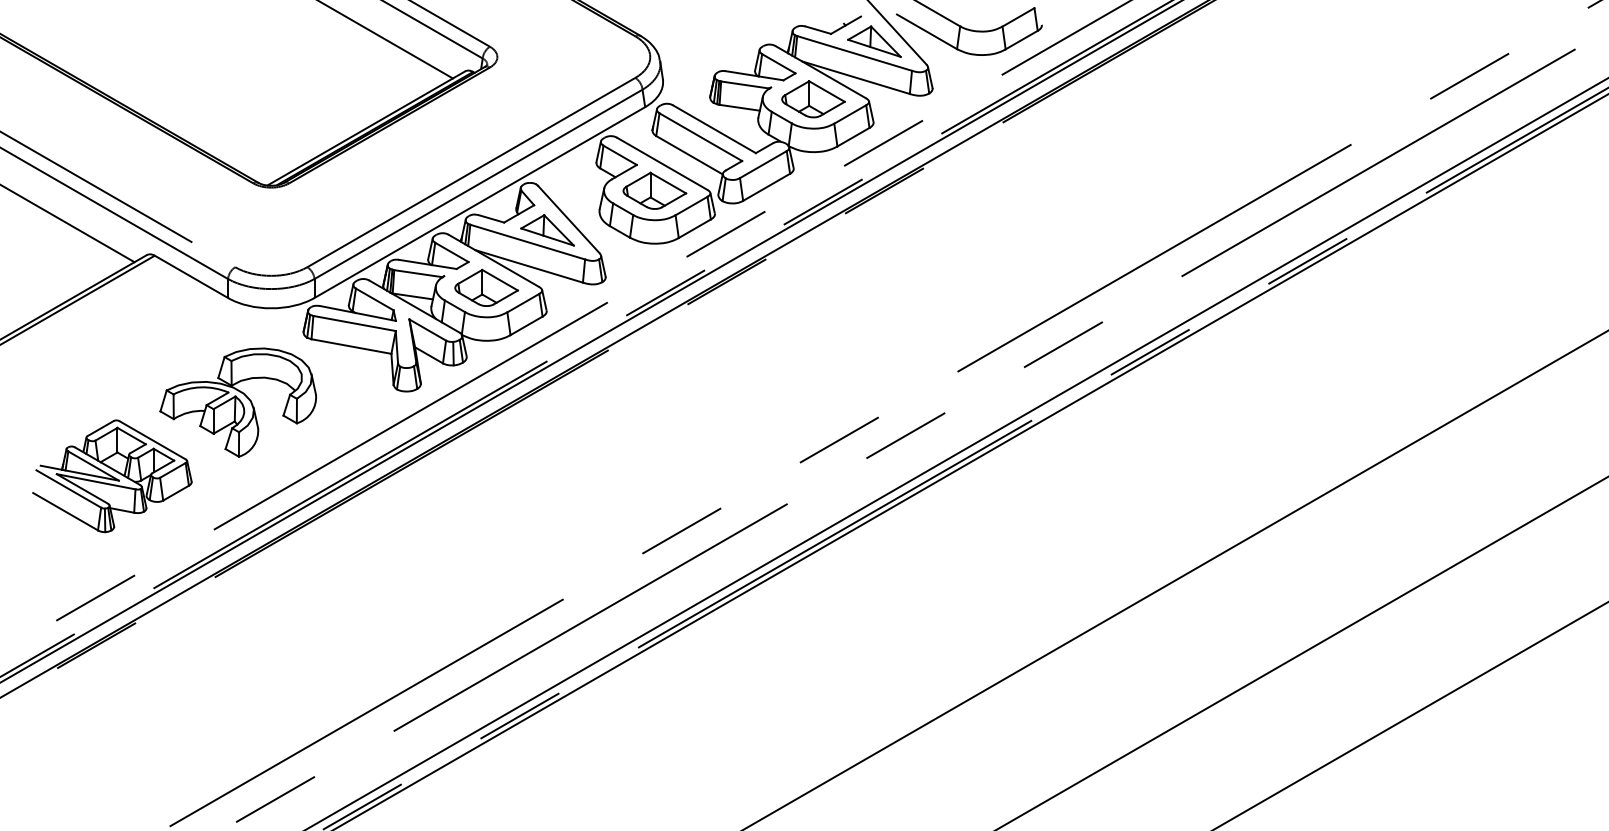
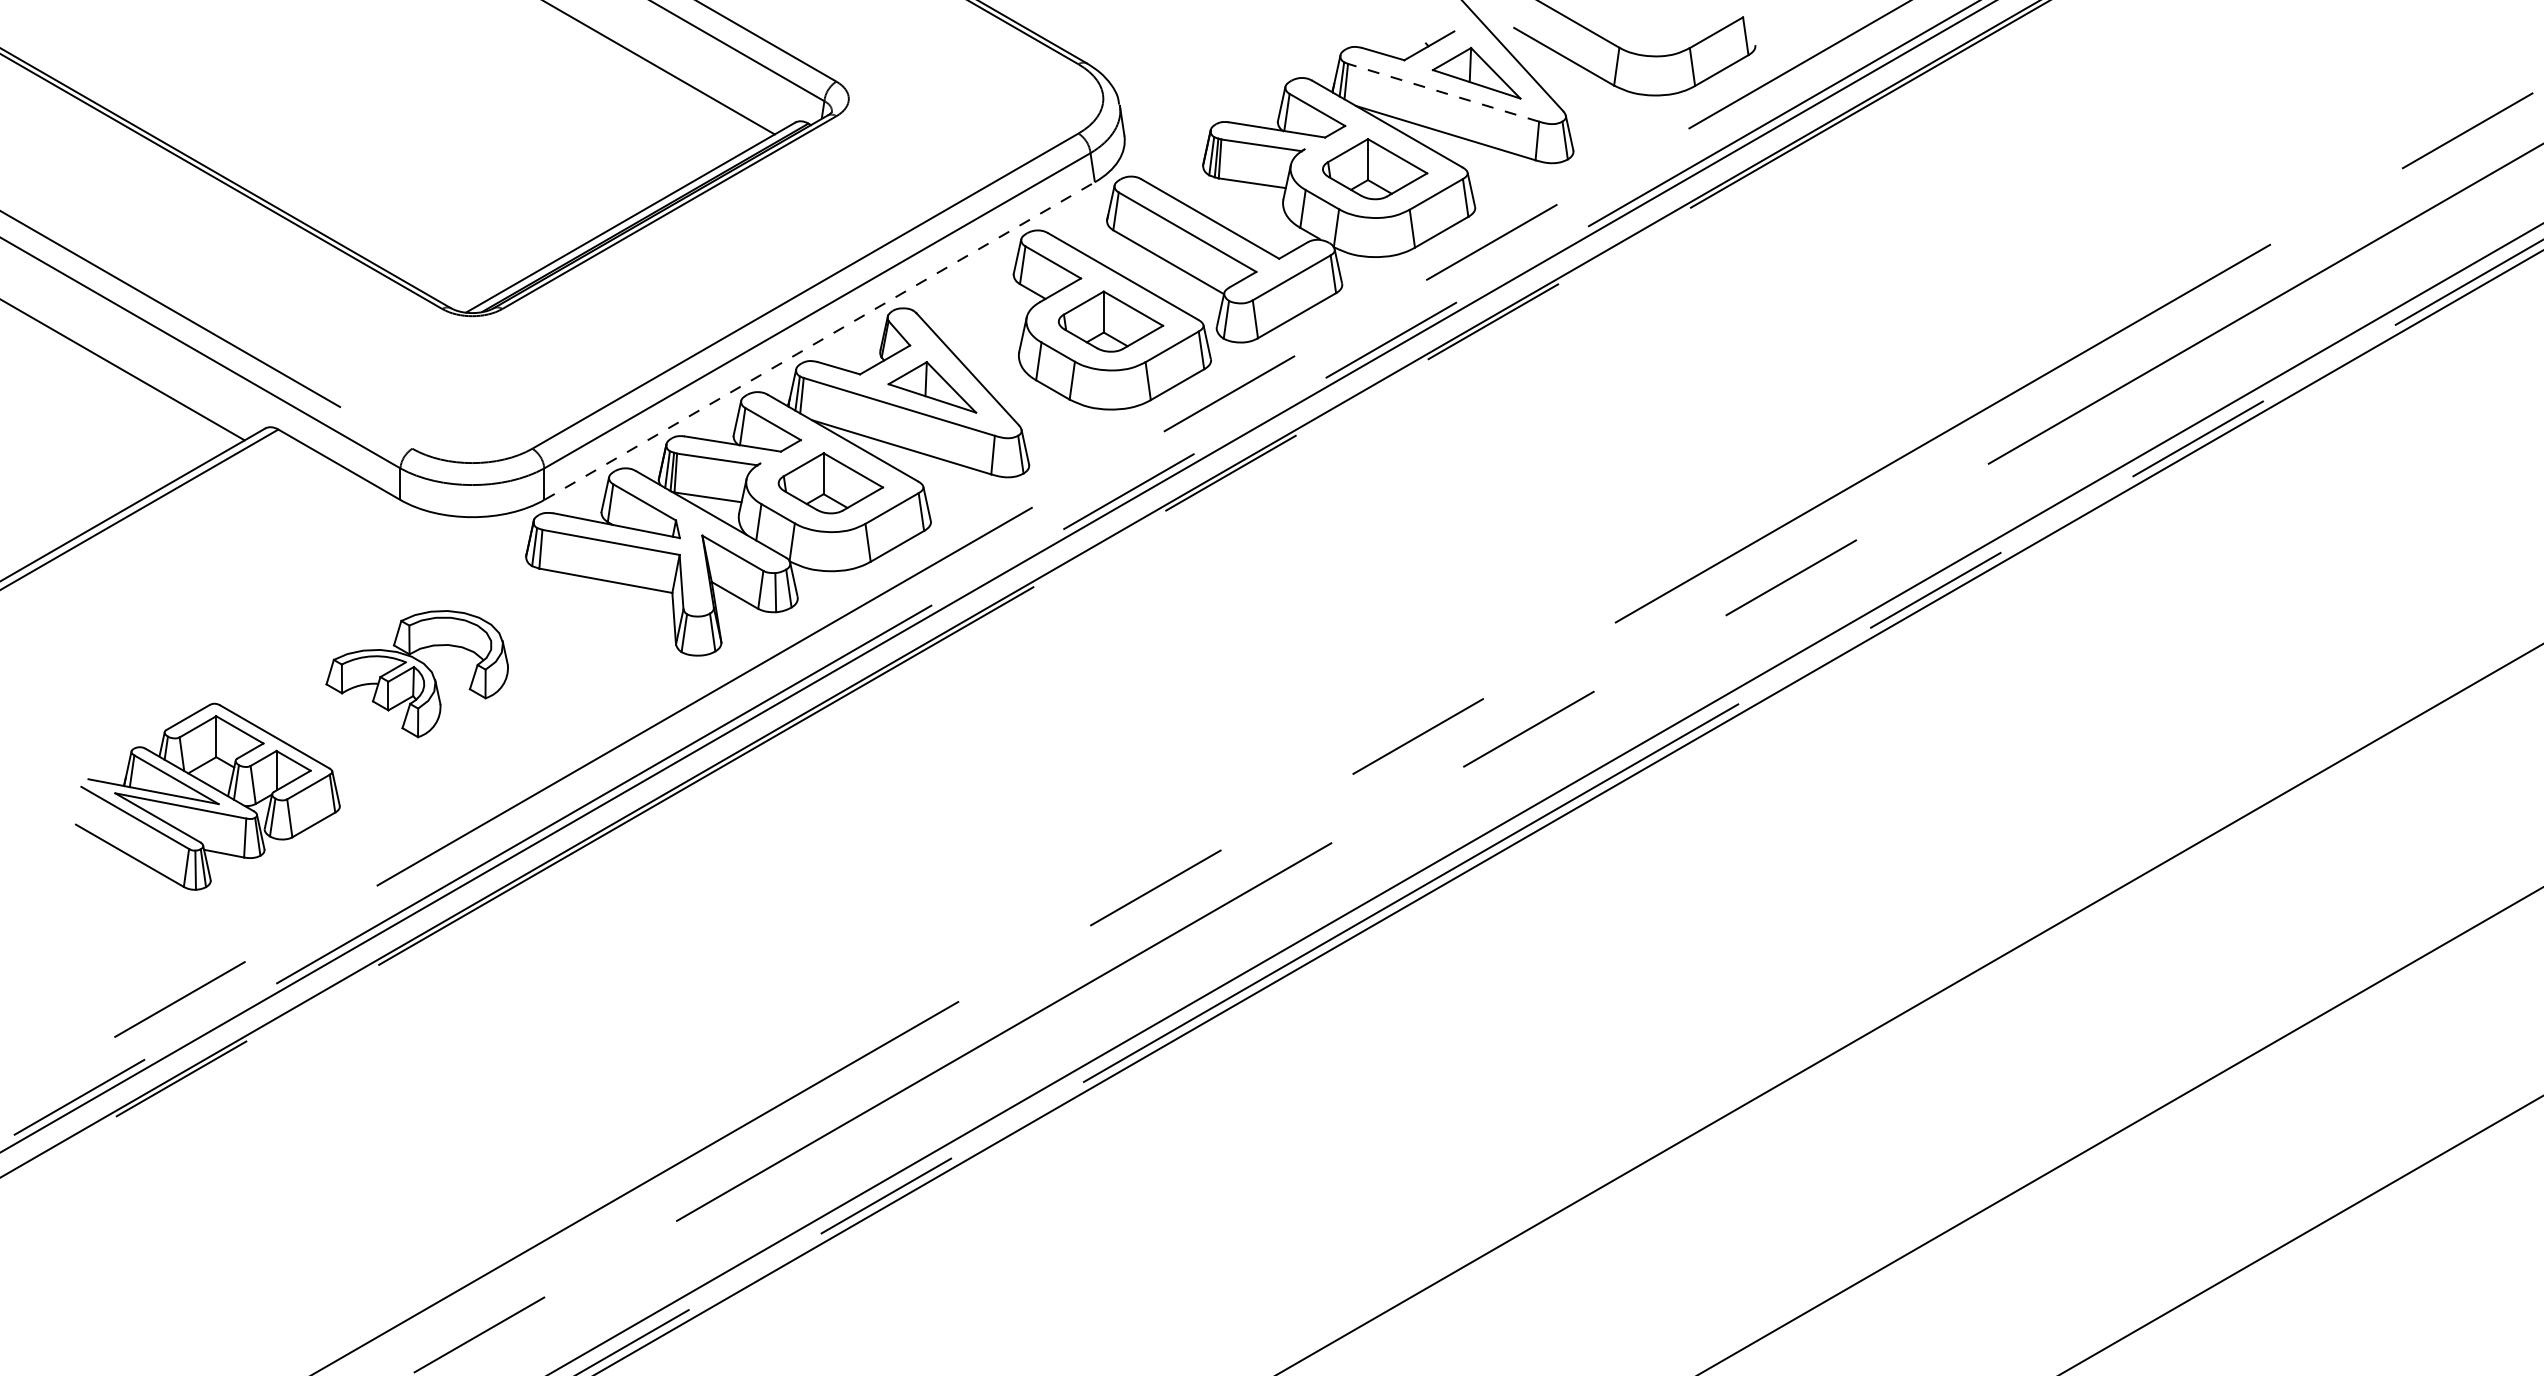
line: (854, 53) -> (1443, 92), solid -> dashed
line: (479, 202) -> (819, 340), solid -> dashed
part: (237, 402) -> (416, 673), size x0.7

